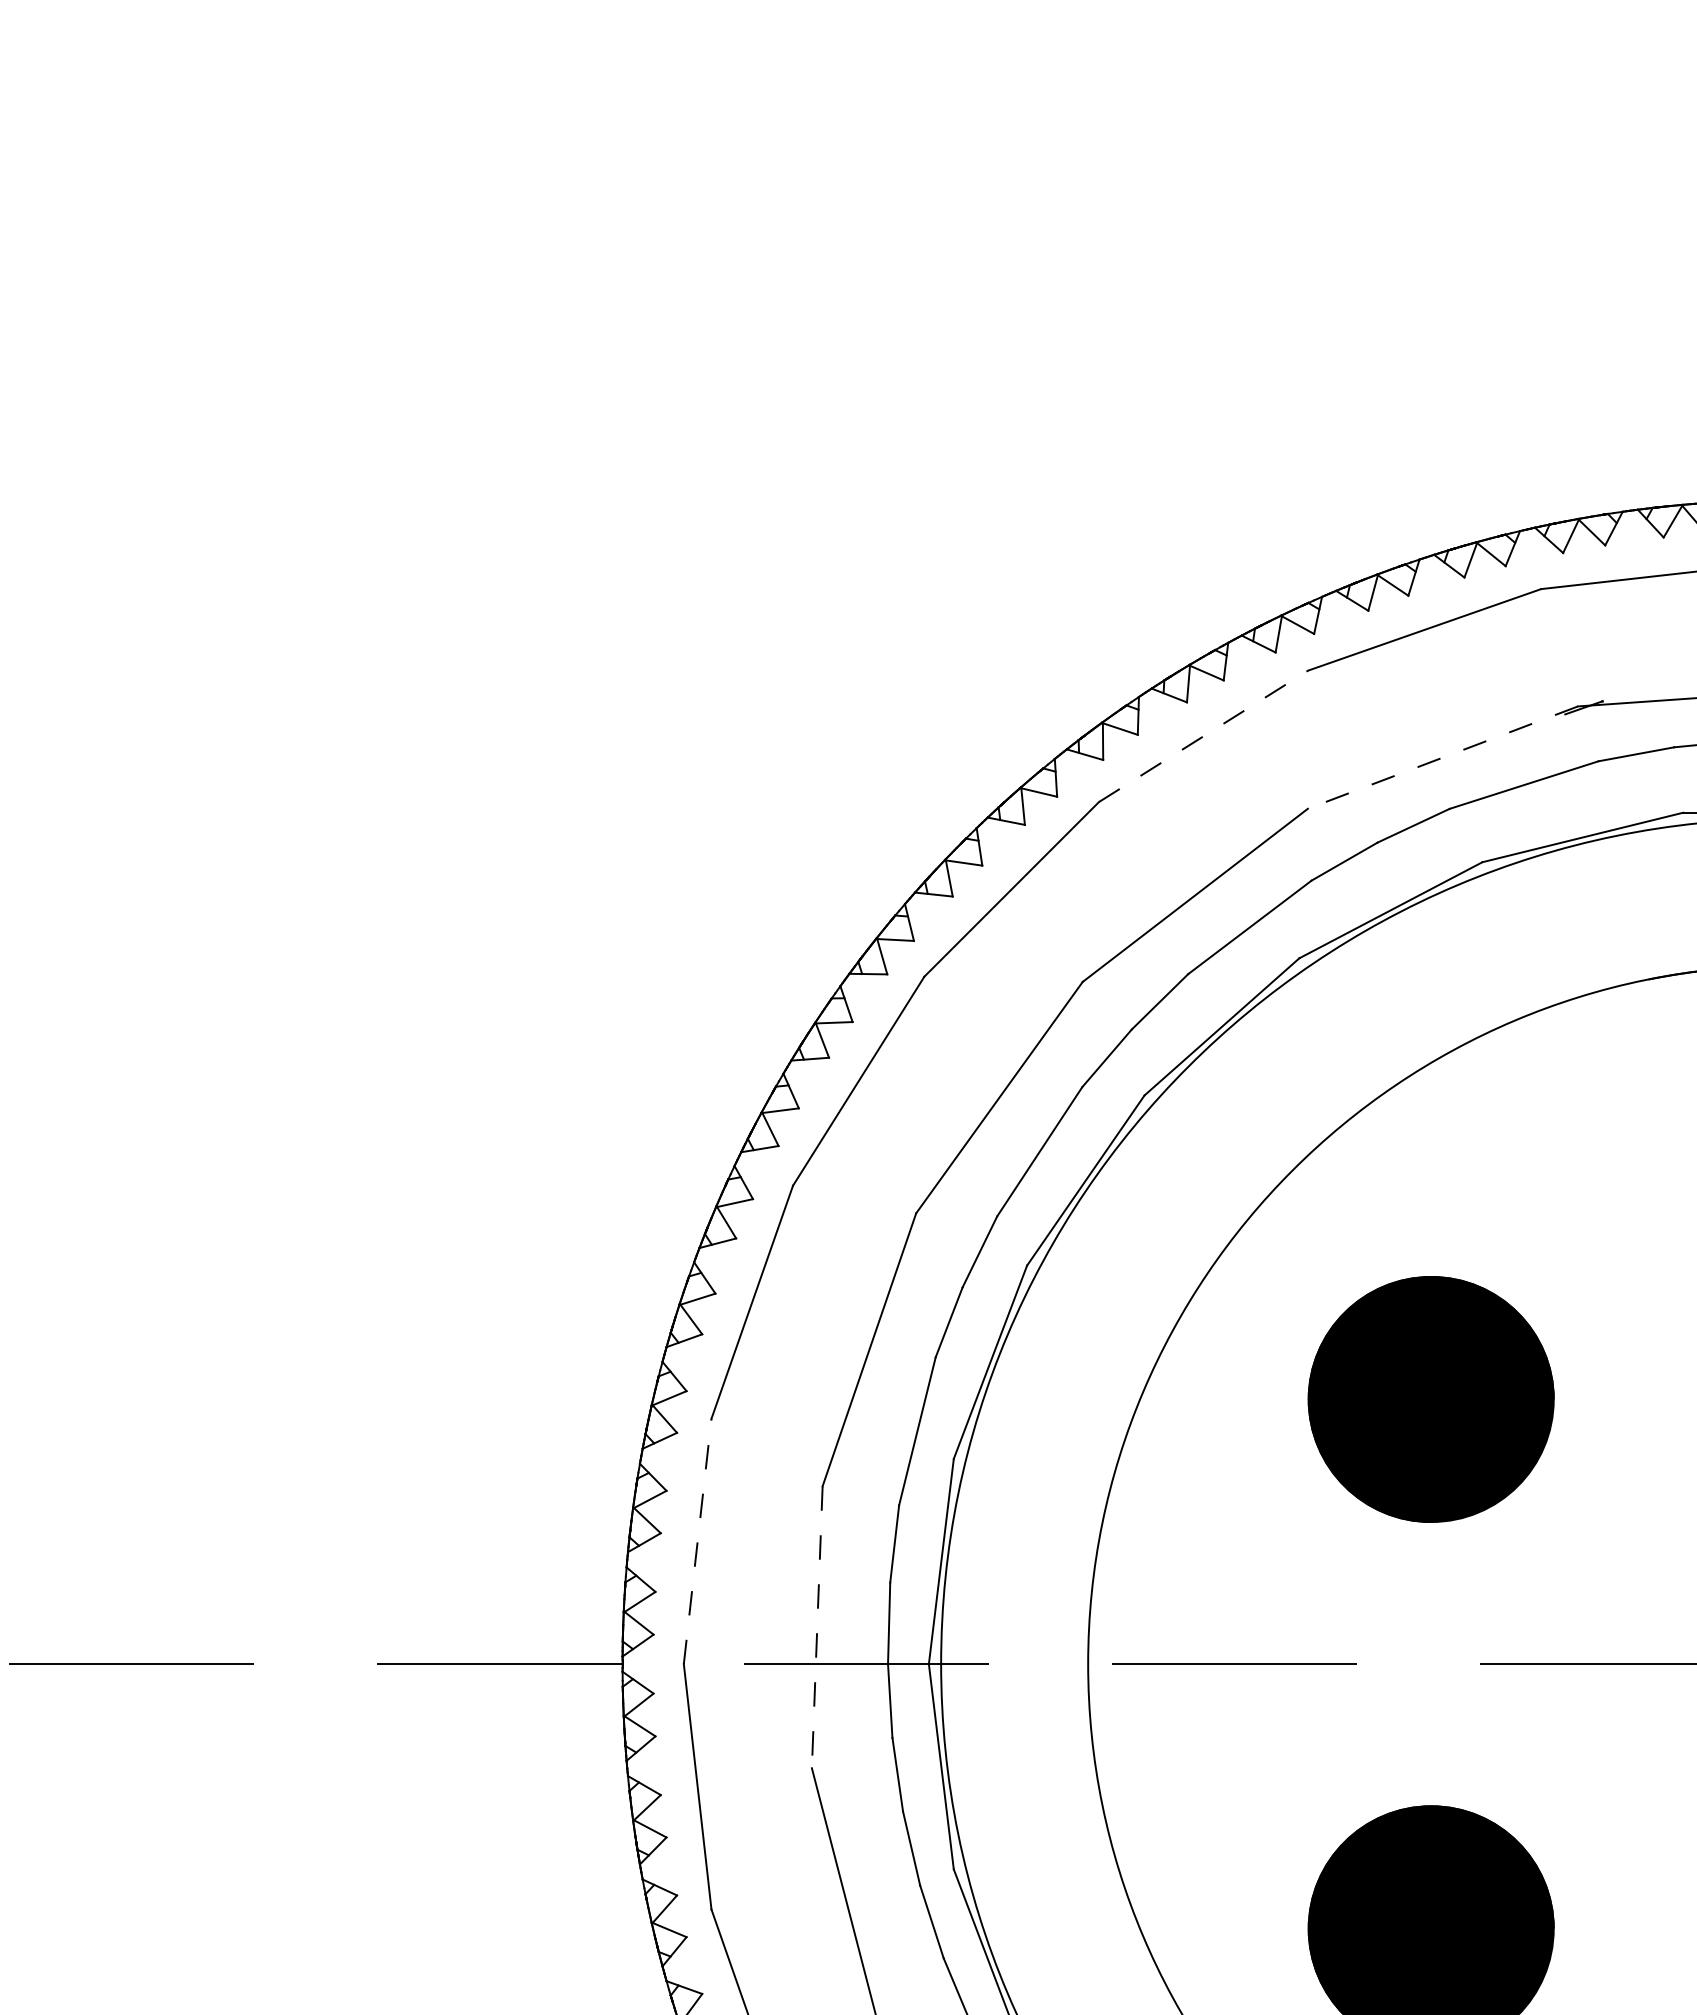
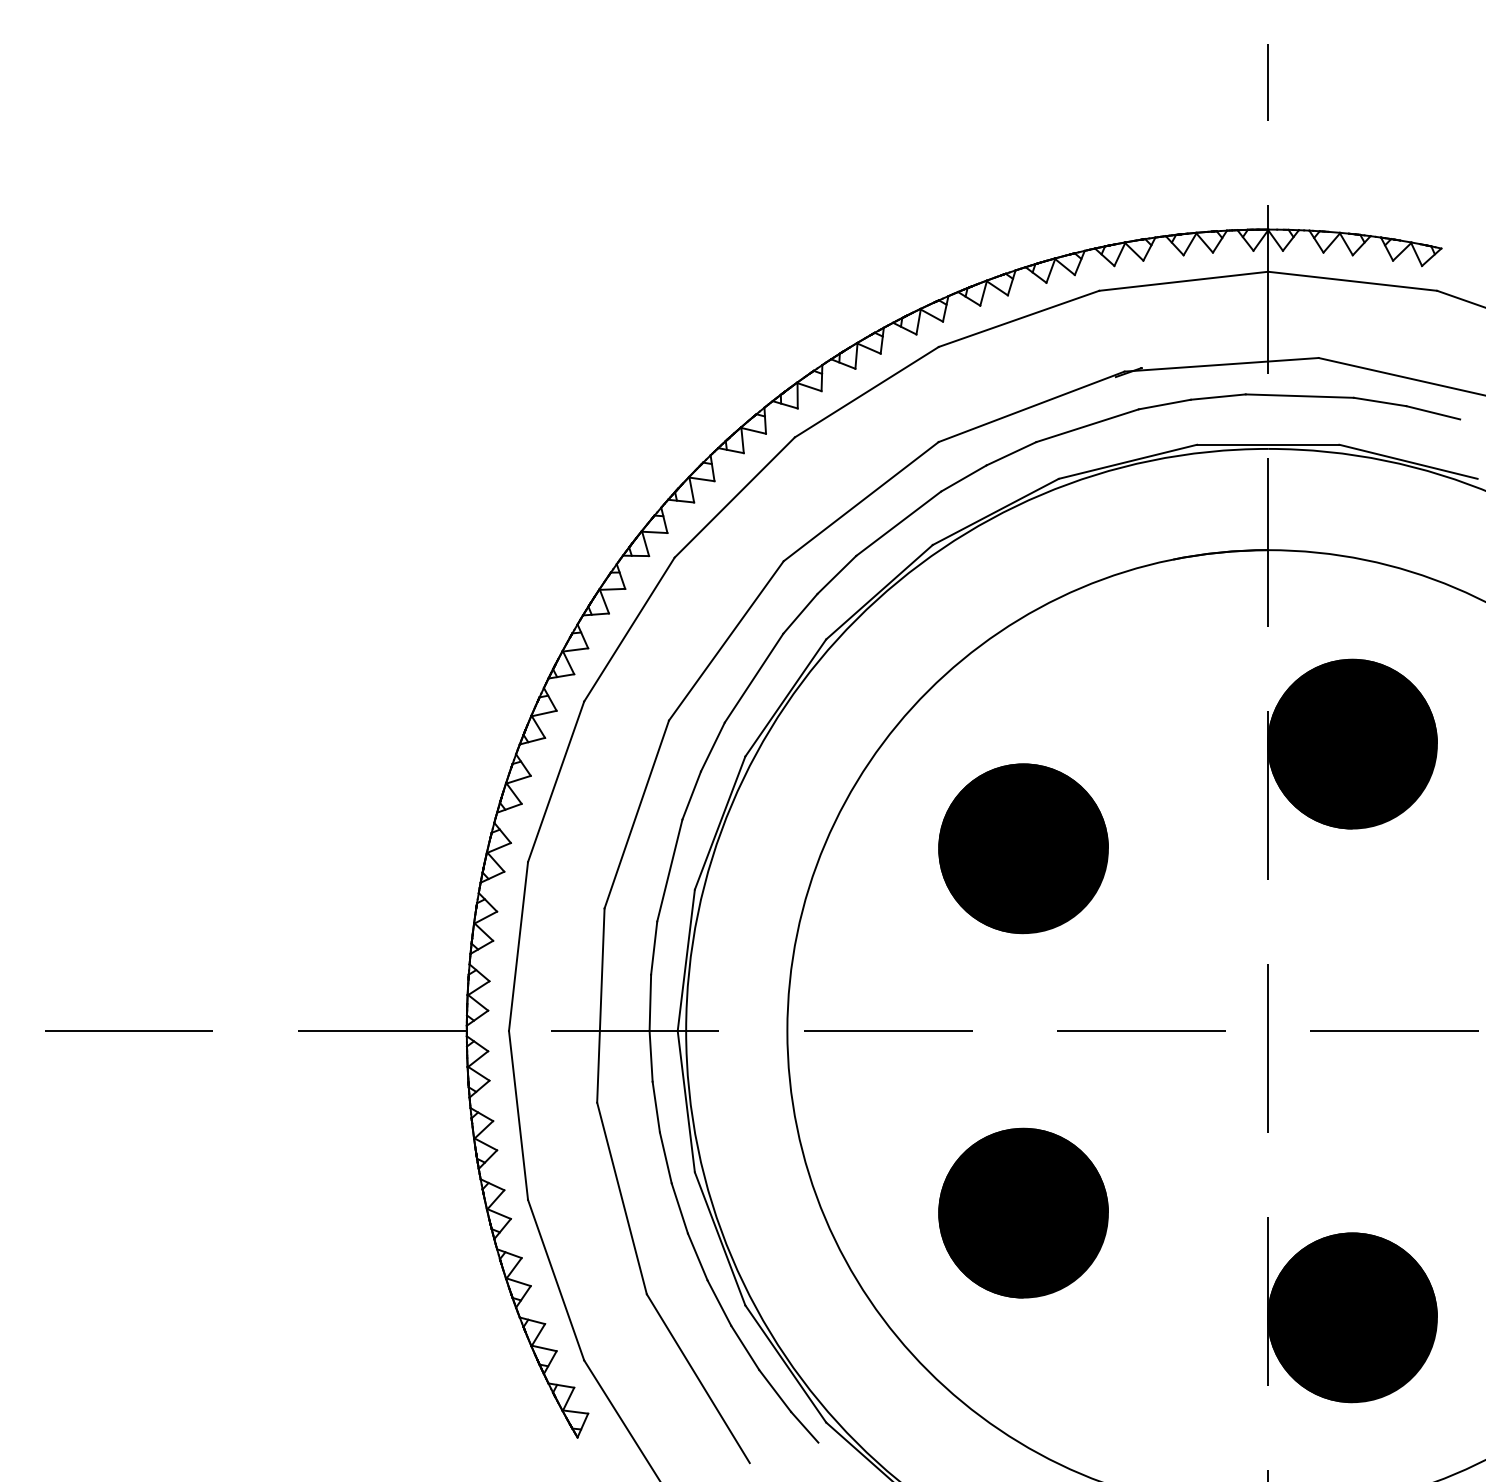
line: (1204, 735) -> (867, 391), dashed -> solid
line: (1442, 758) -> (1031, 407), dashed -> solid
line: (697, 1541) -> (518, 946), dashed -> solid
line: (816, 1628) -> (600, 1006), dashed -> solid

